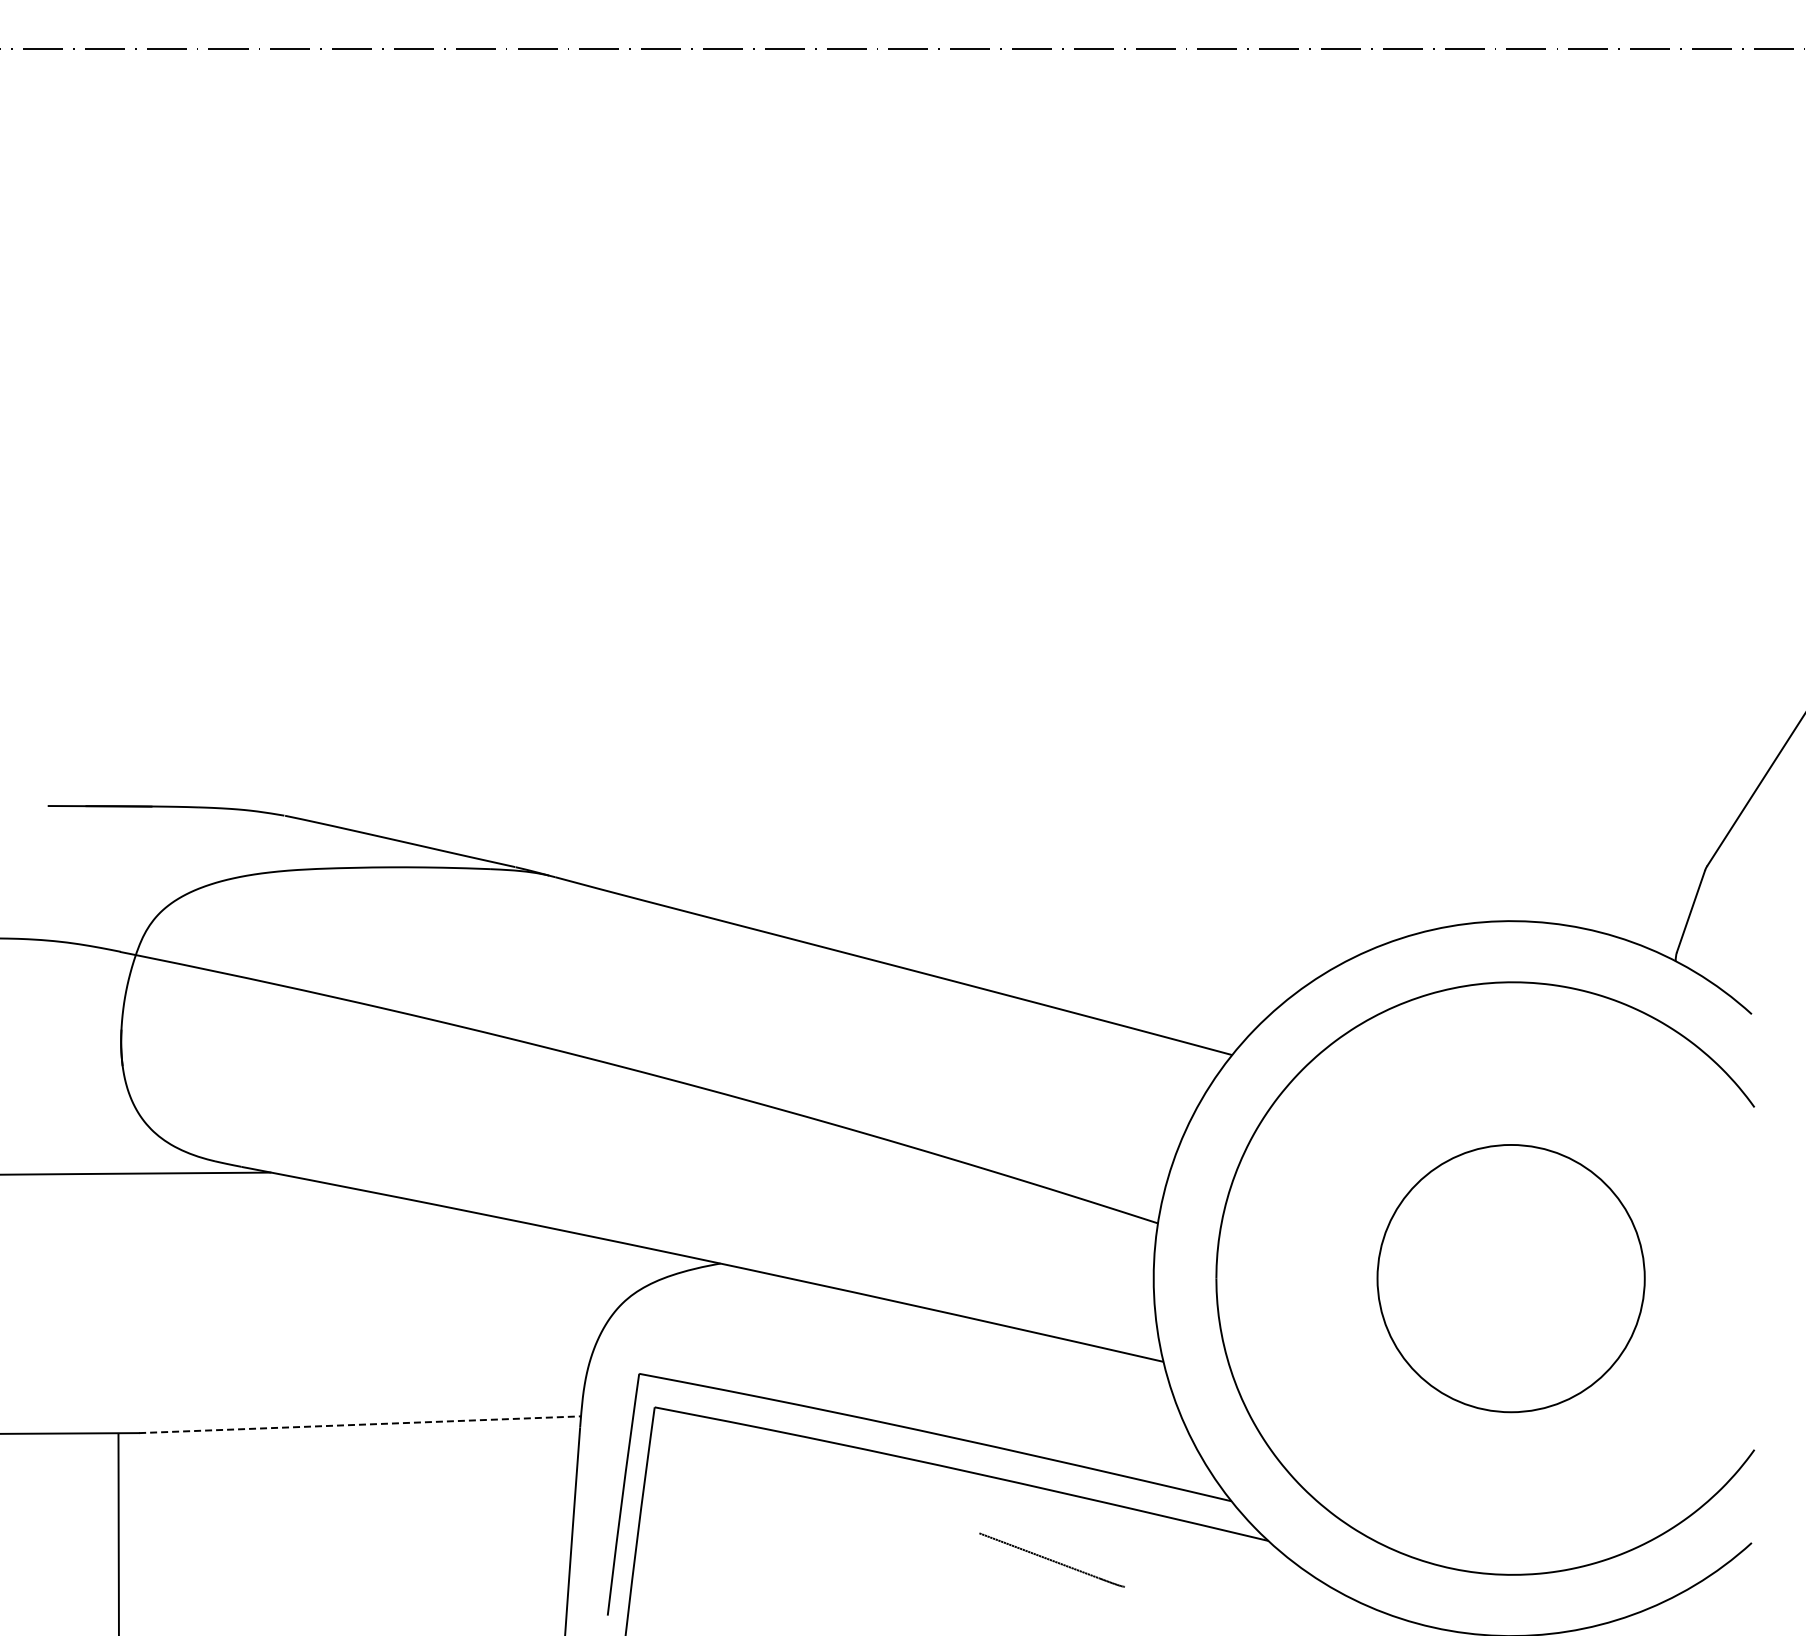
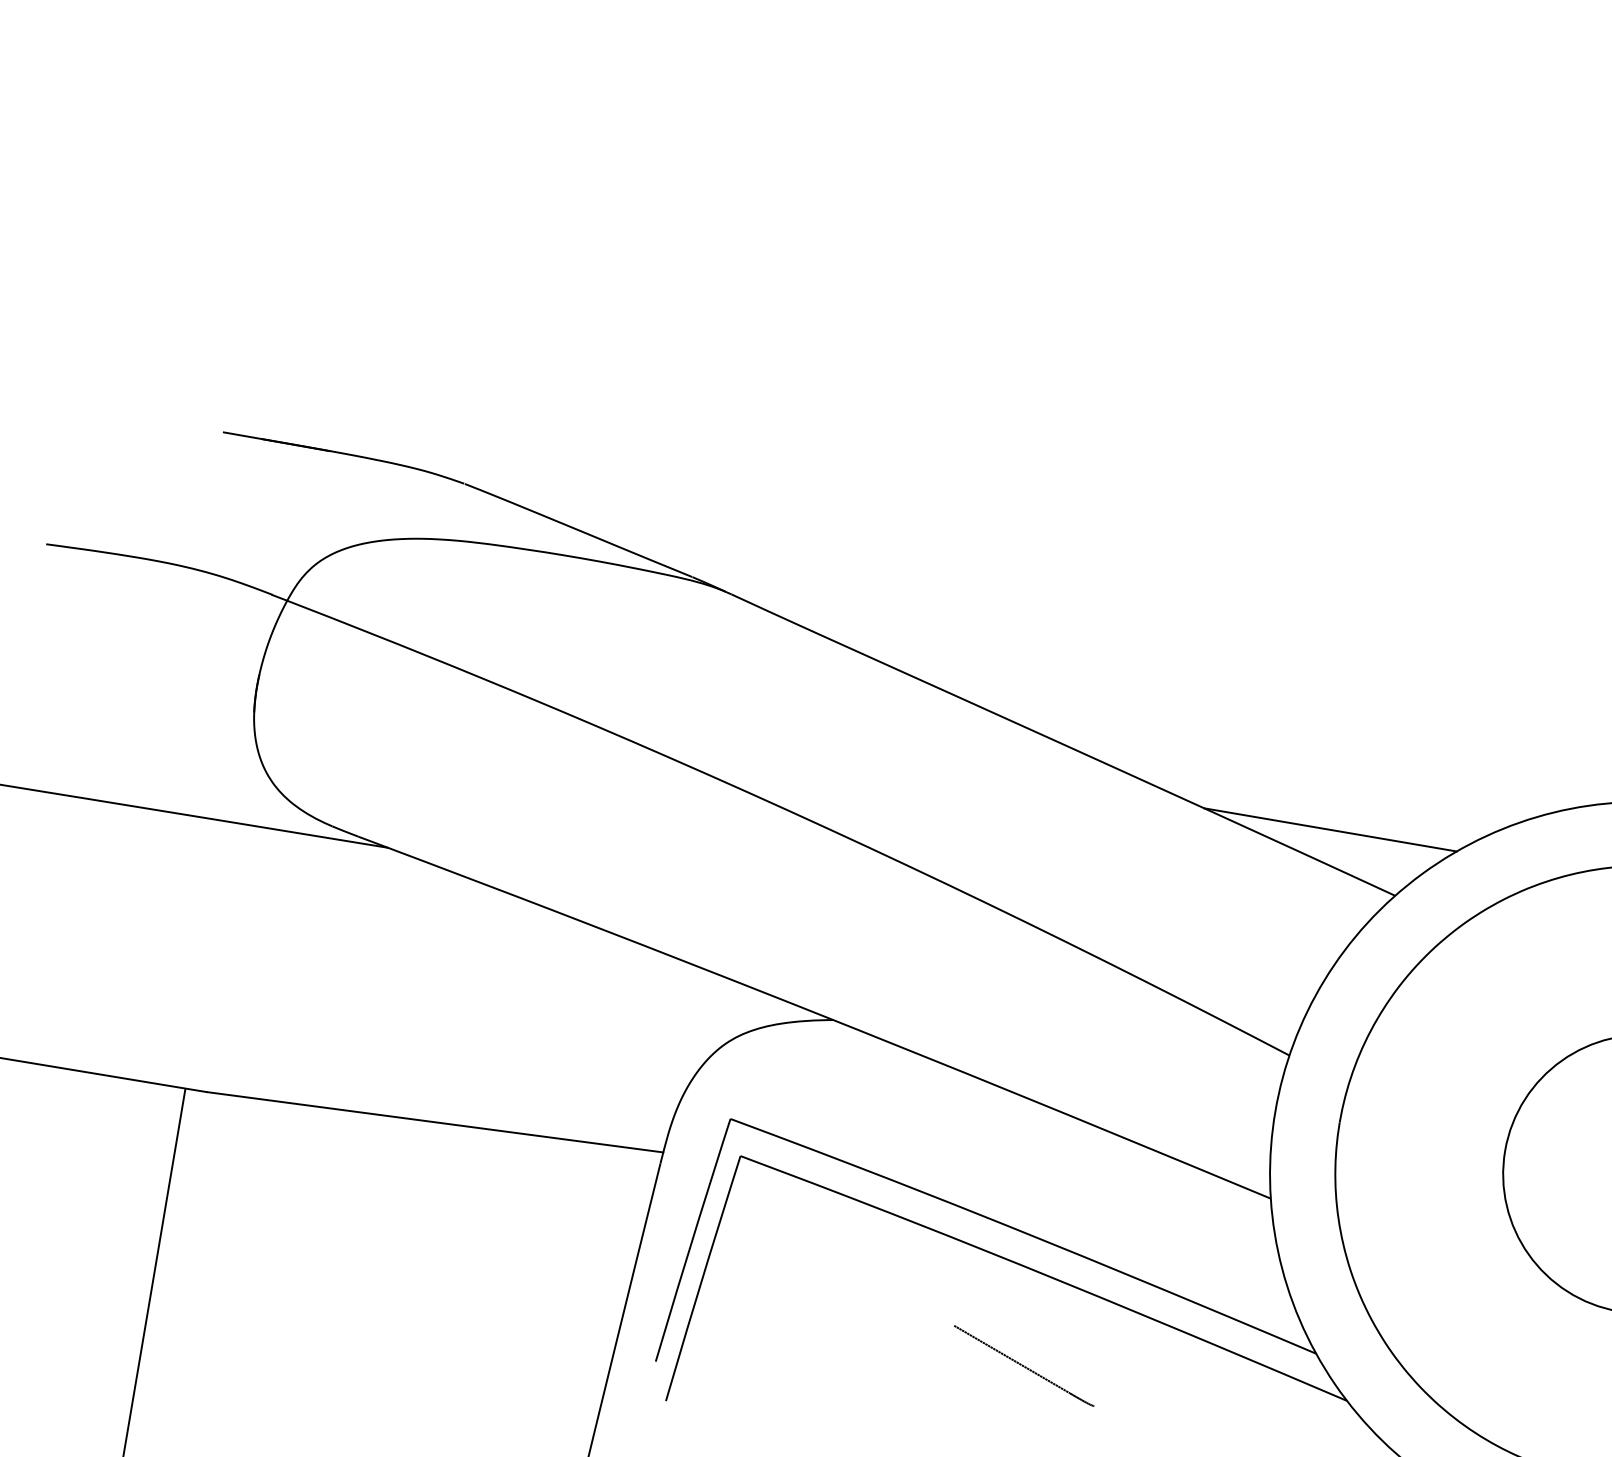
line: (1160, 1003) -> (1330, 830), added
line: (360, 1424) -> (435, 1122), dashed -> solid
part: (1051, 1559) -> (1023, 1365), moved

